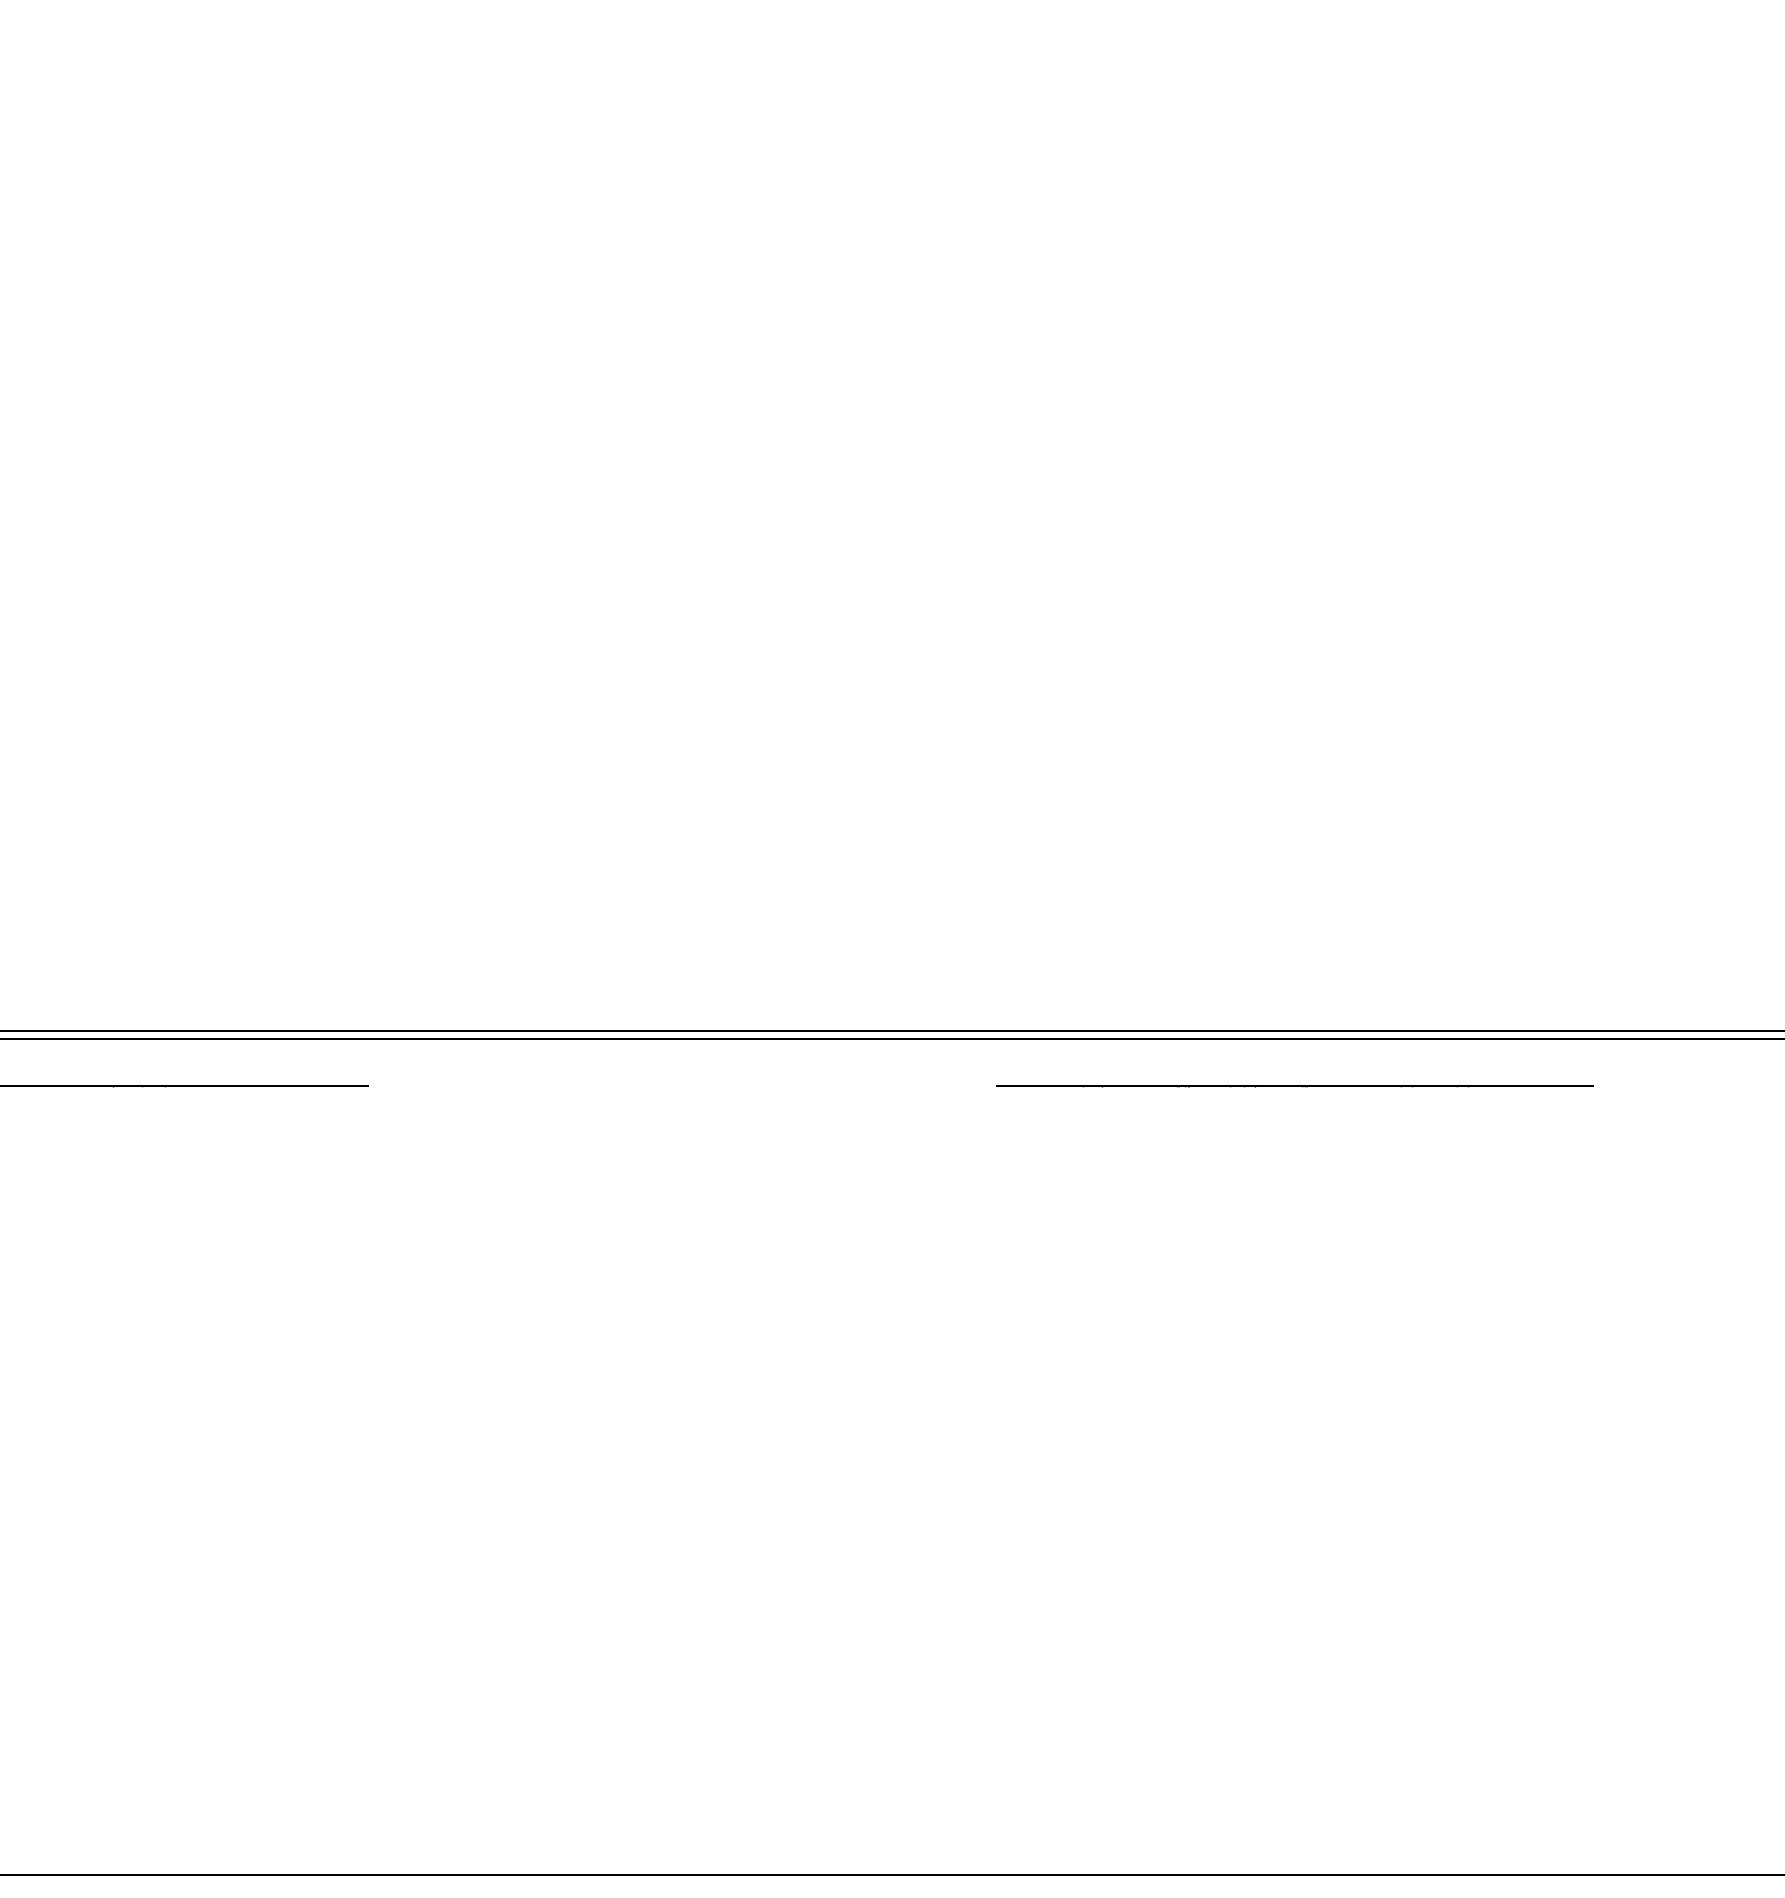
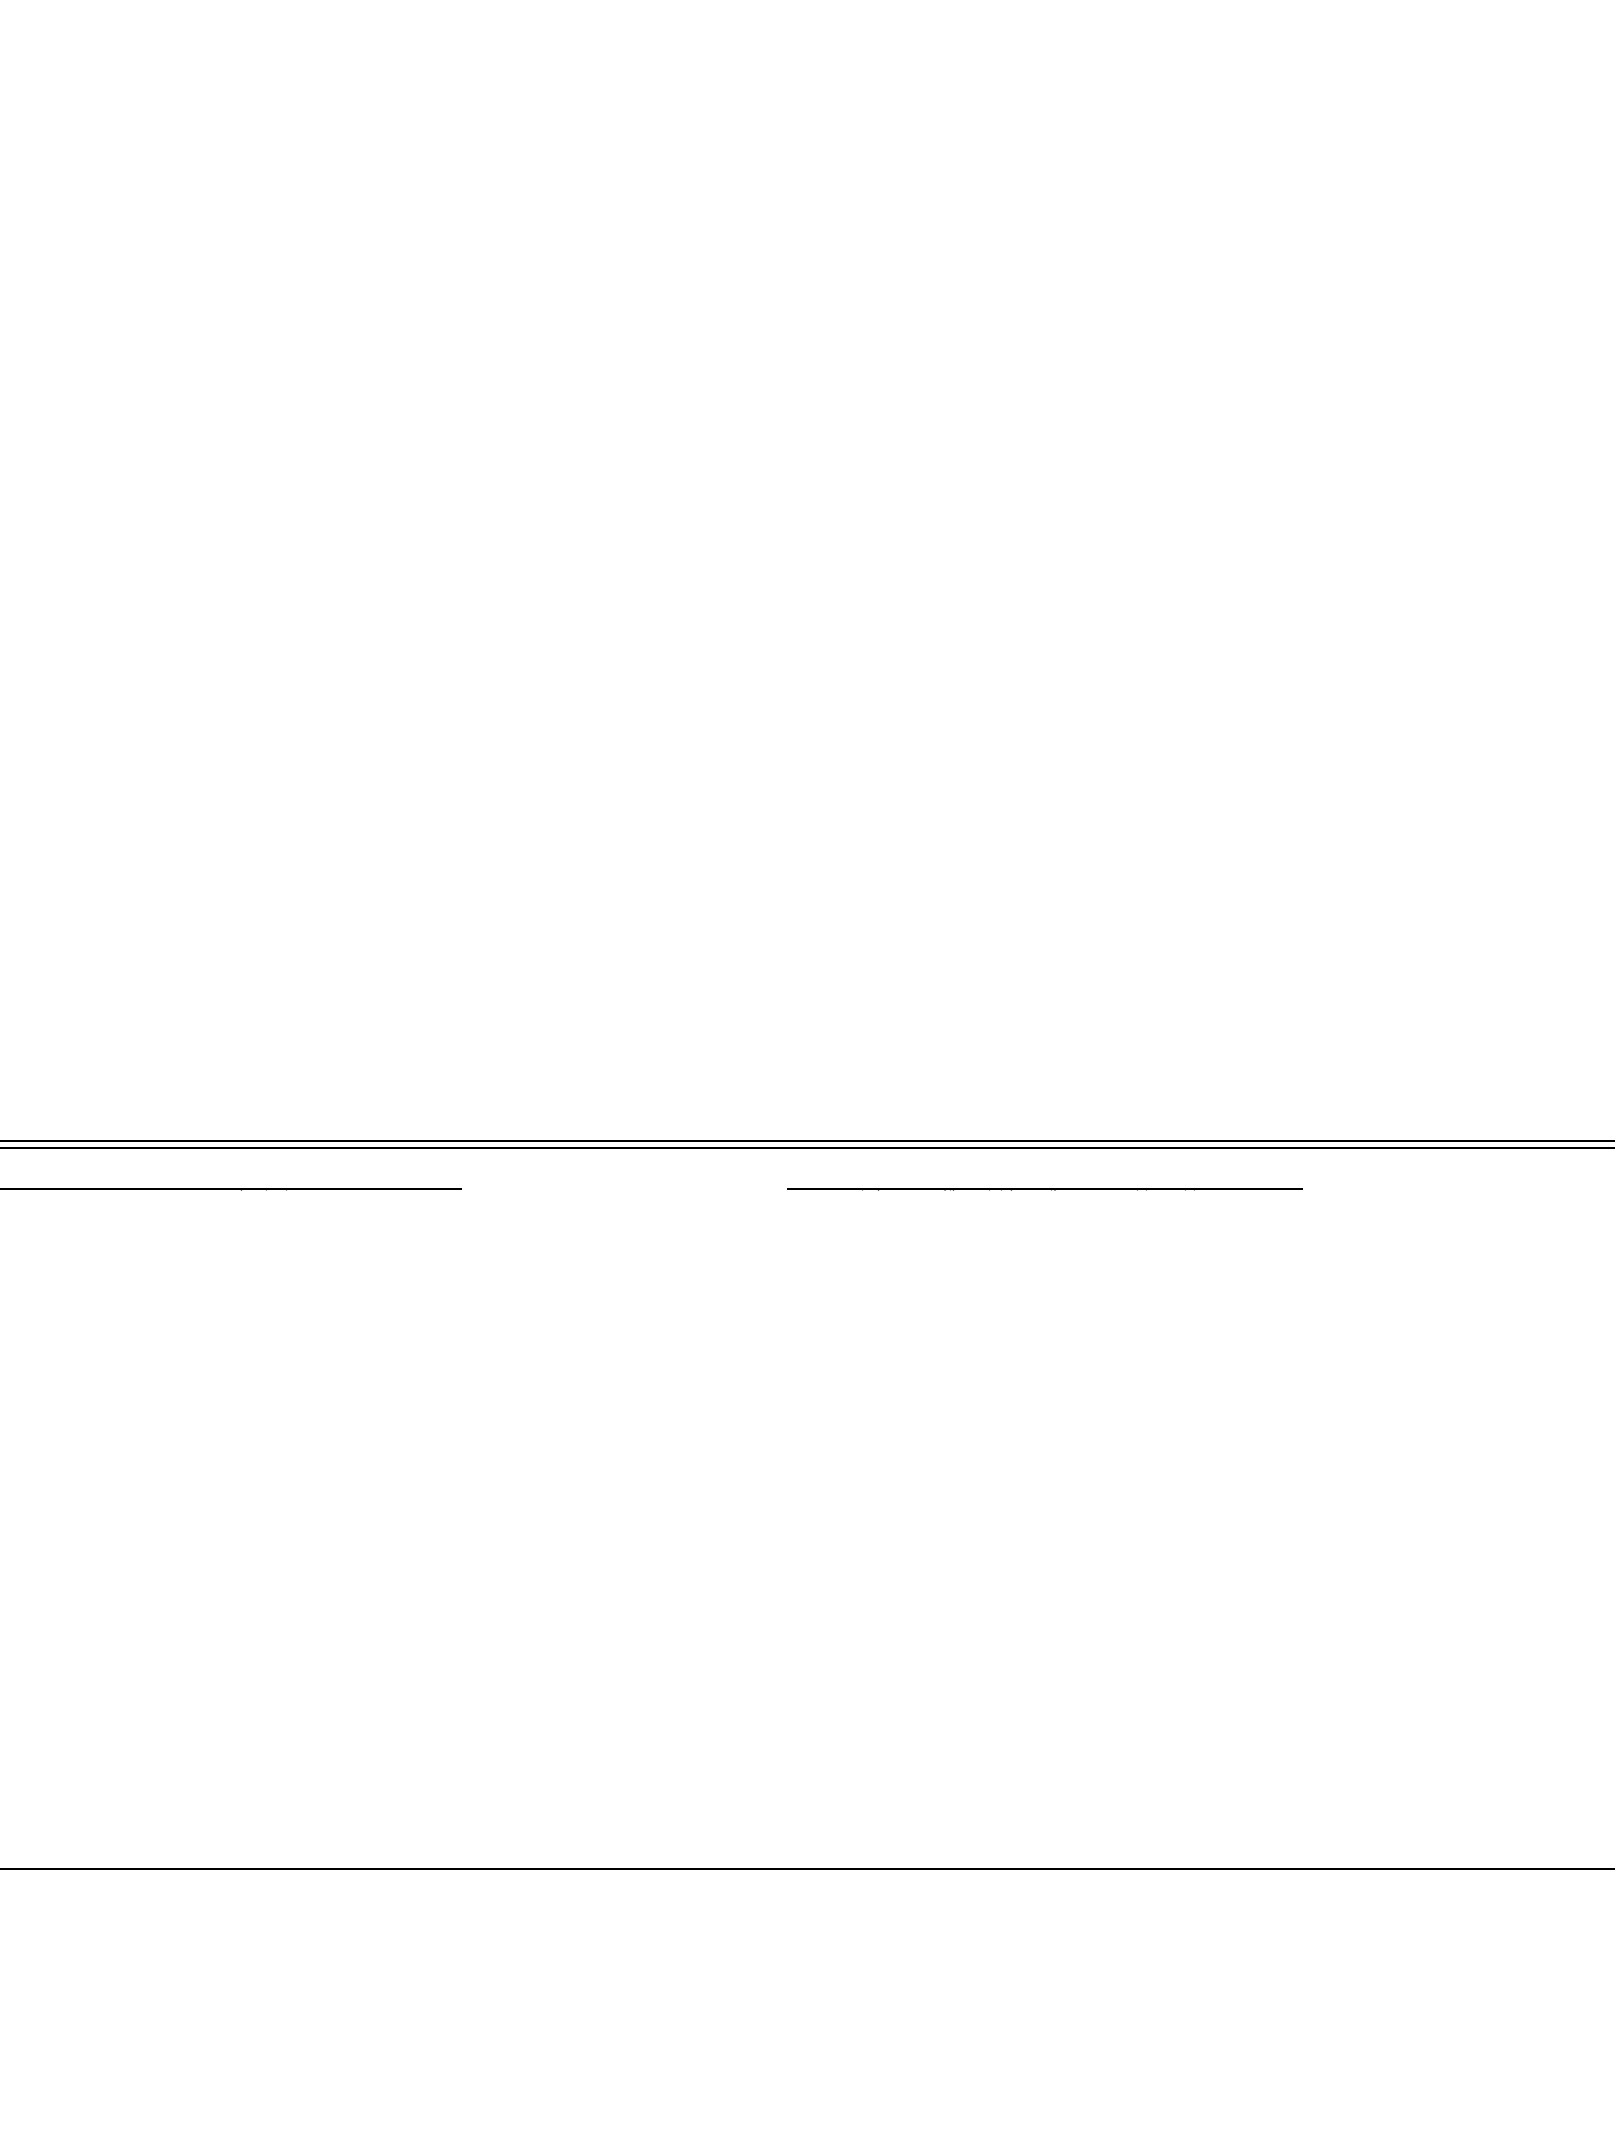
line: (1294, 1086) -> (1044, 1189), moved

